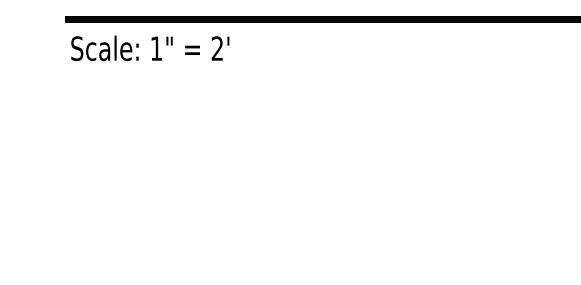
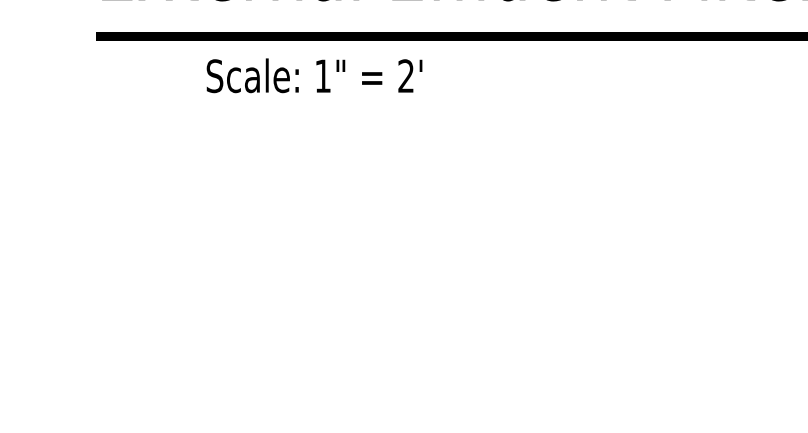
text: (150, 48) -> (314, 75), moved

